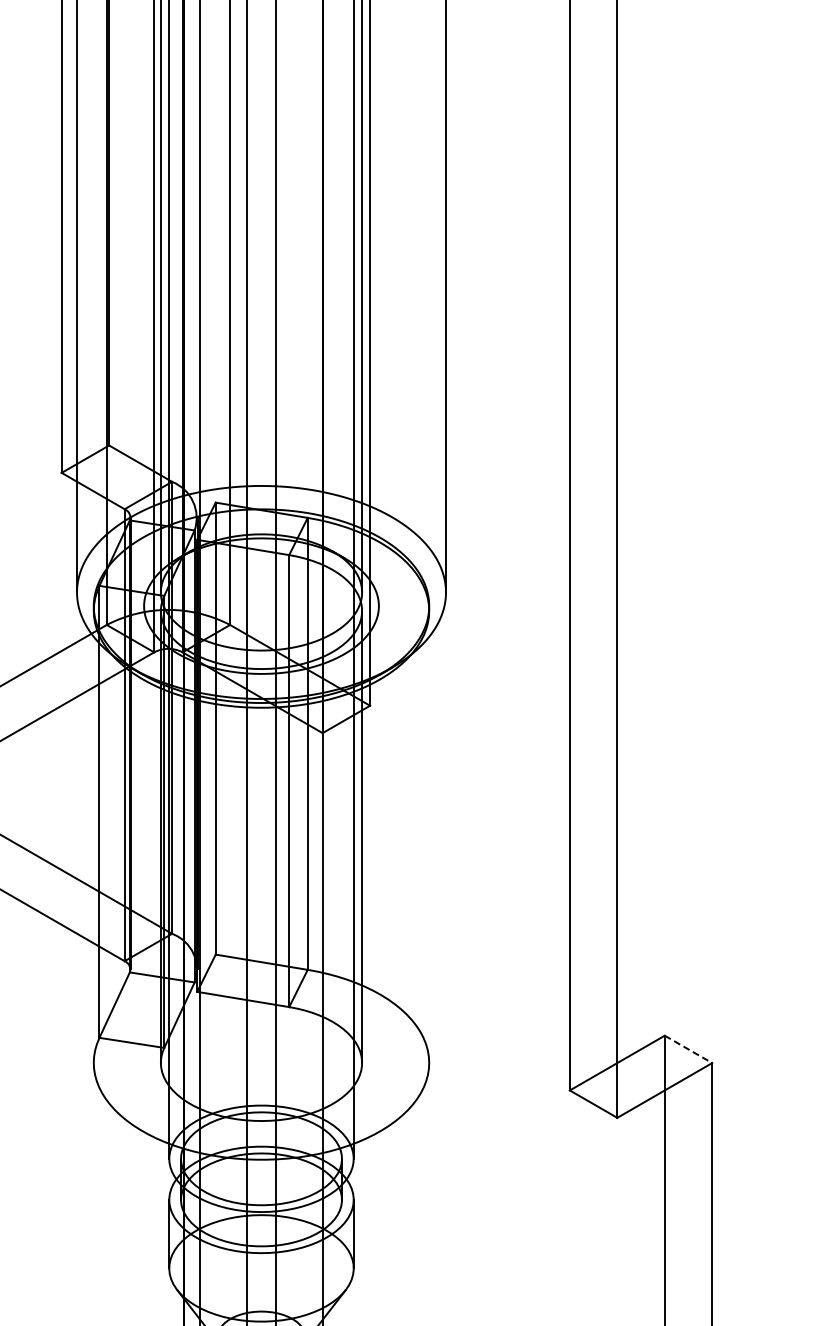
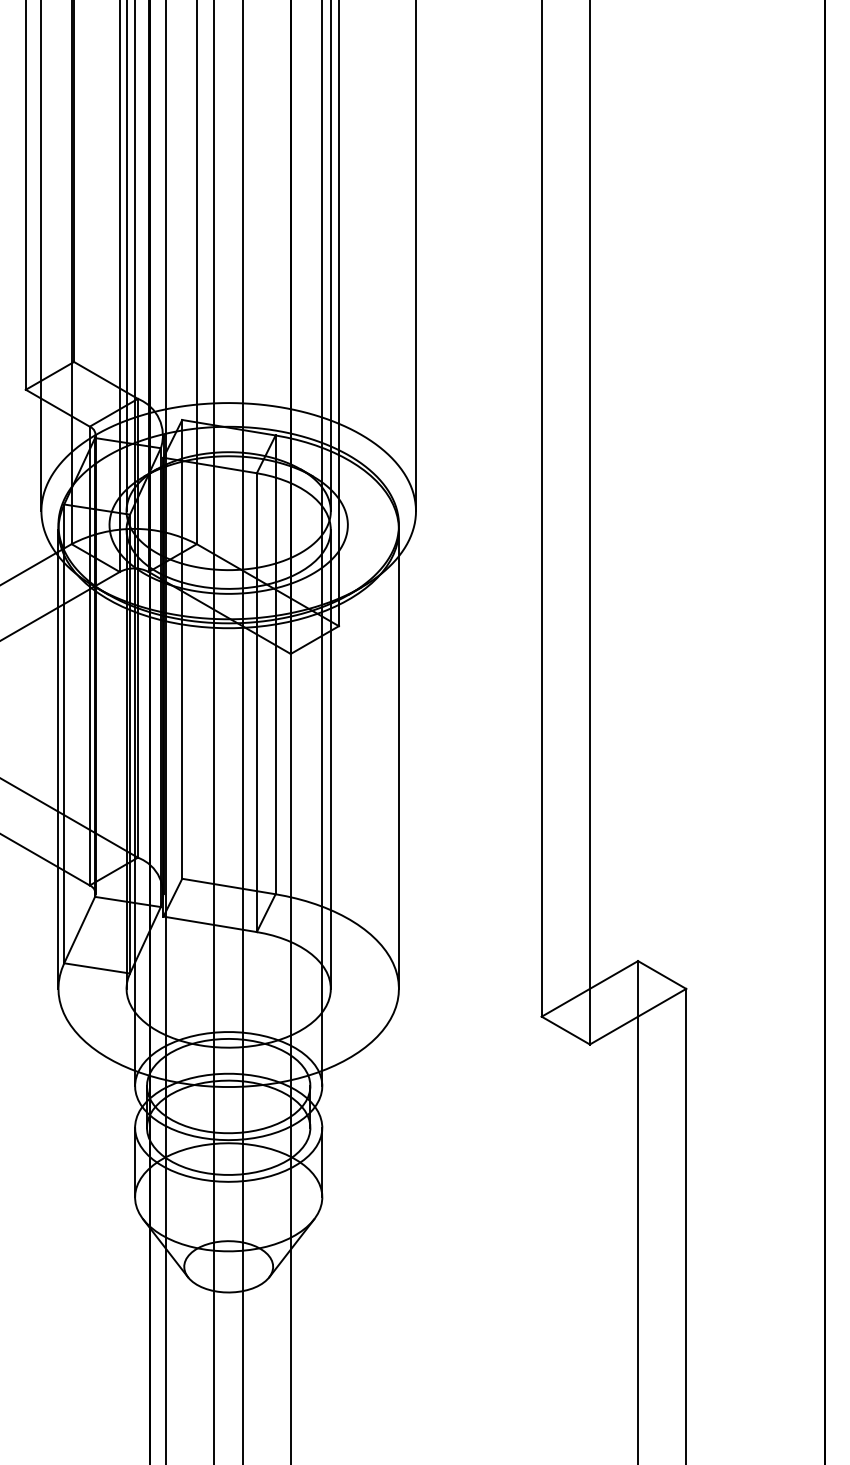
line: (93, 836) -> (58, 758), added
line: (428, 836) -> (398, 758), added
line: (688, 1049) -> (662, 975), dashed -> solid

